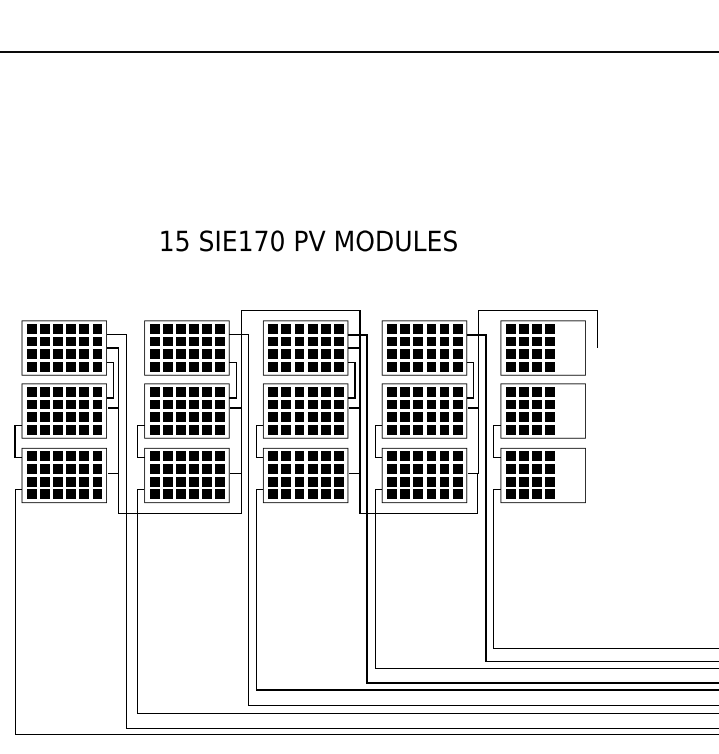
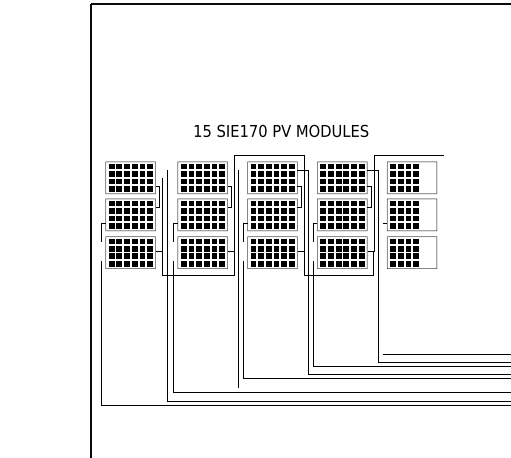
text: (309, 240) -> (281, 130), moved

